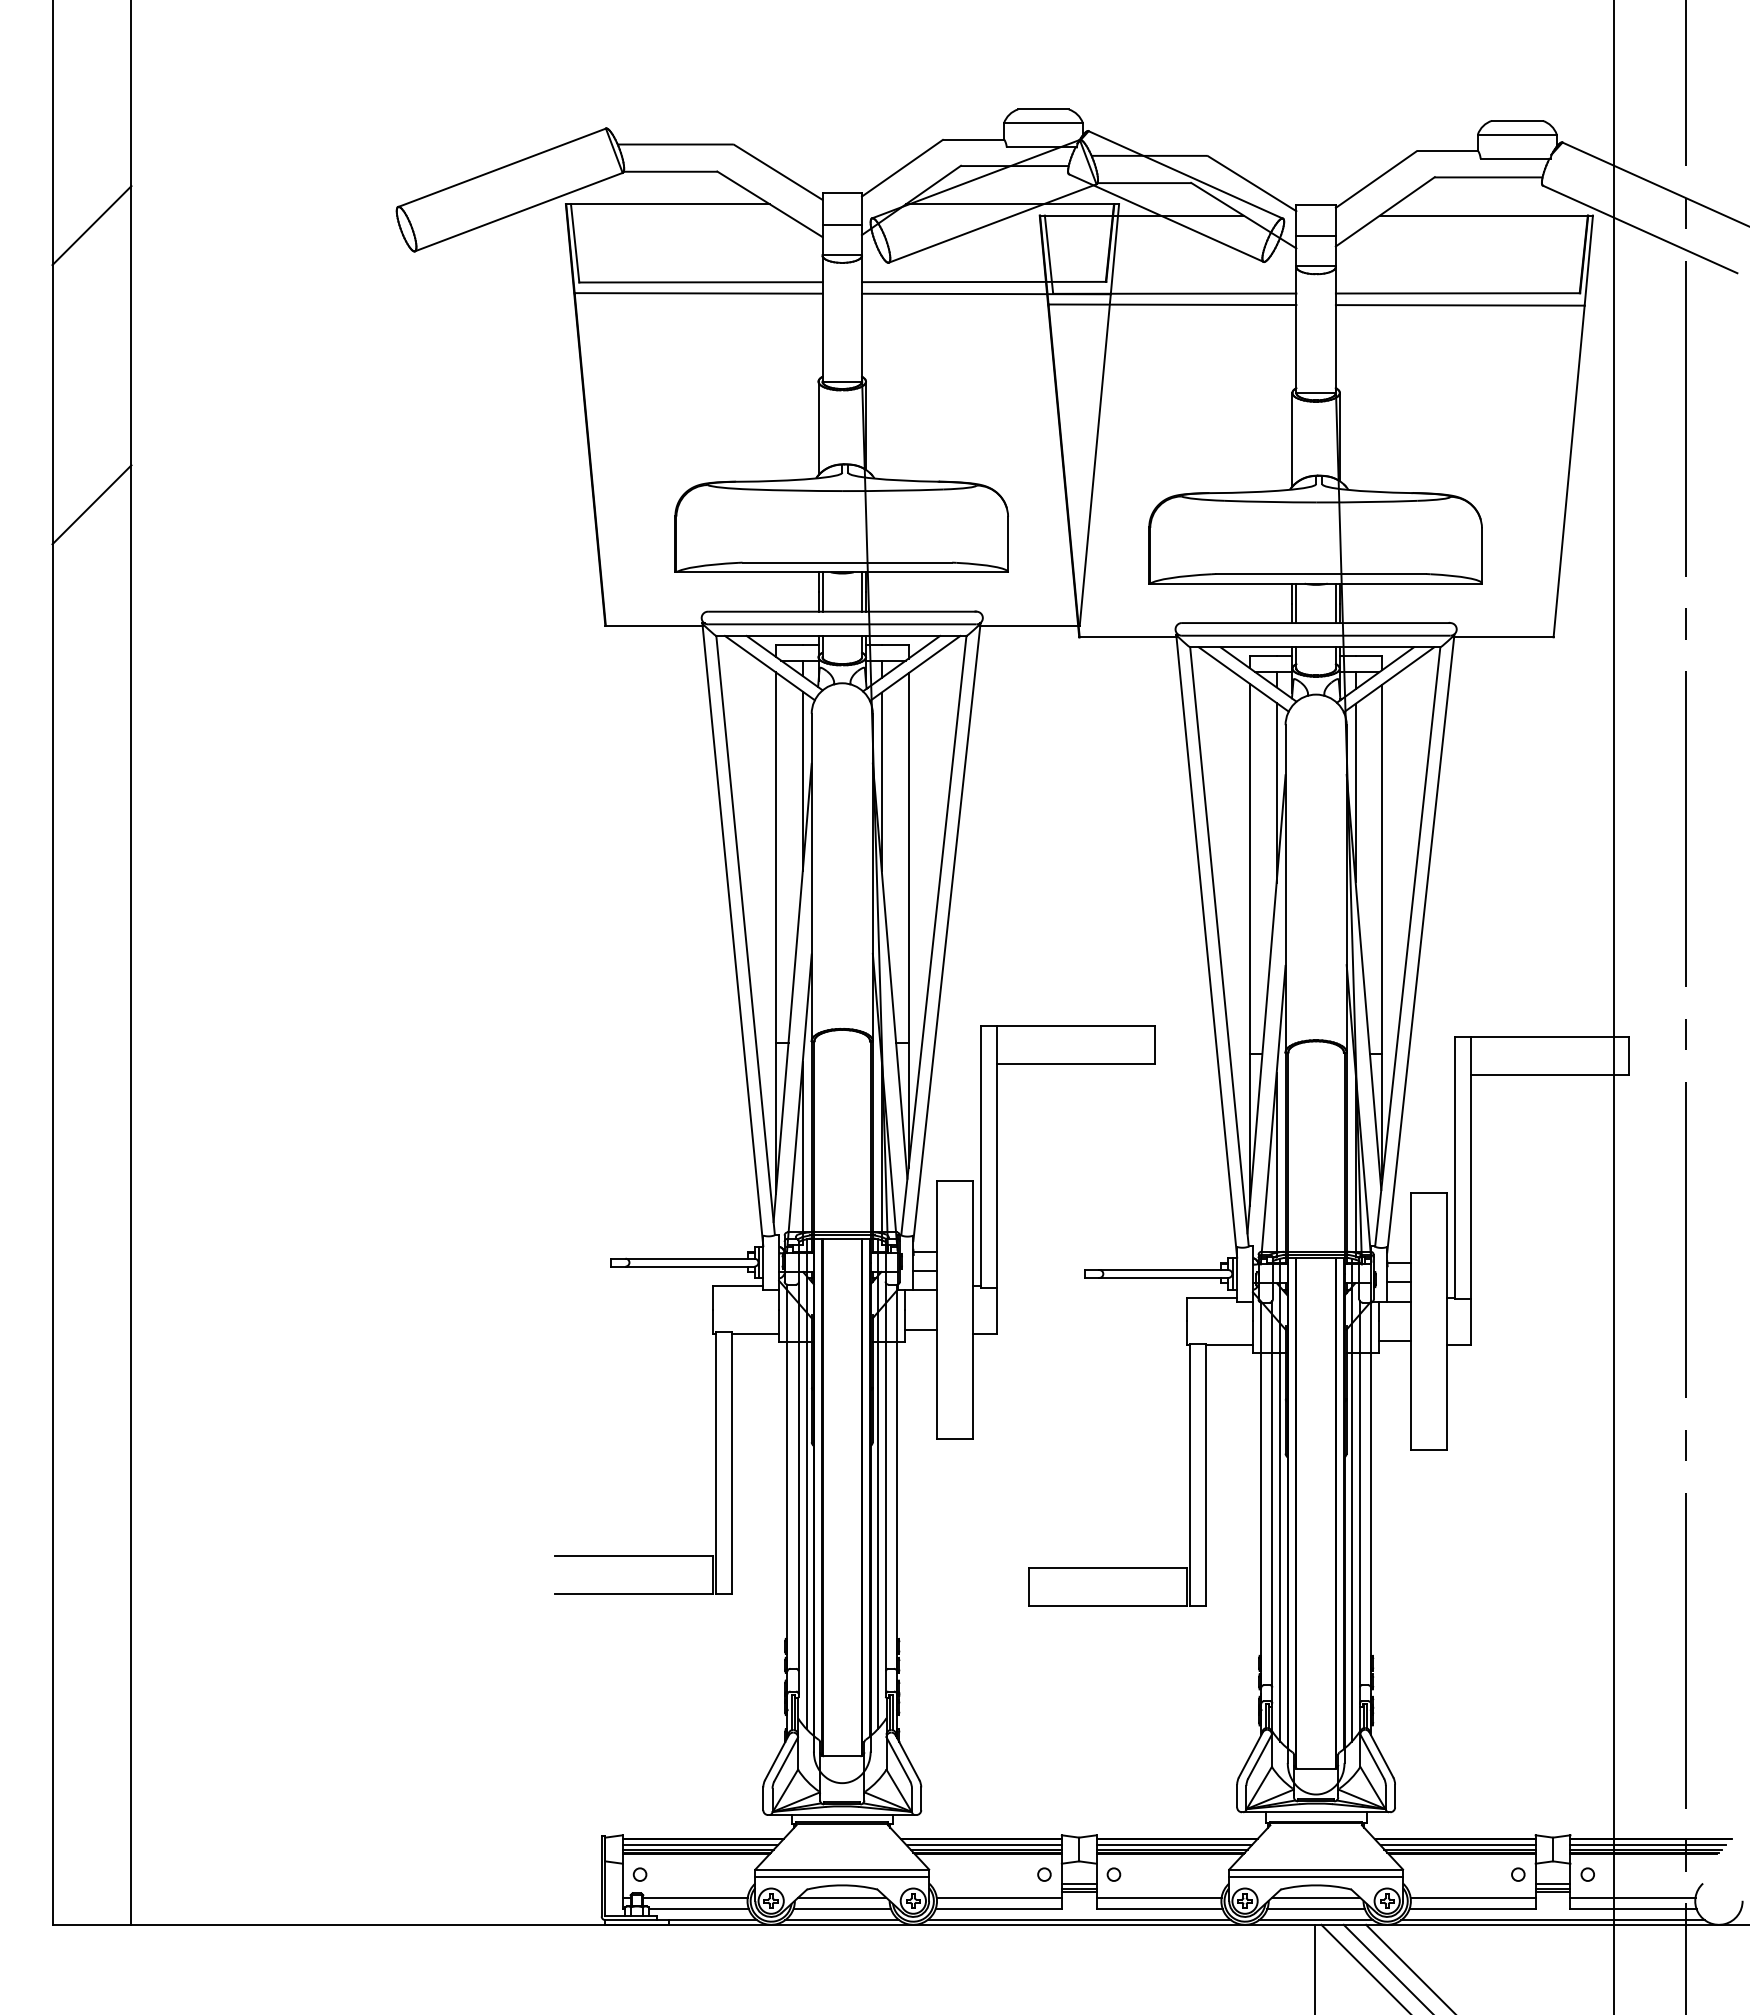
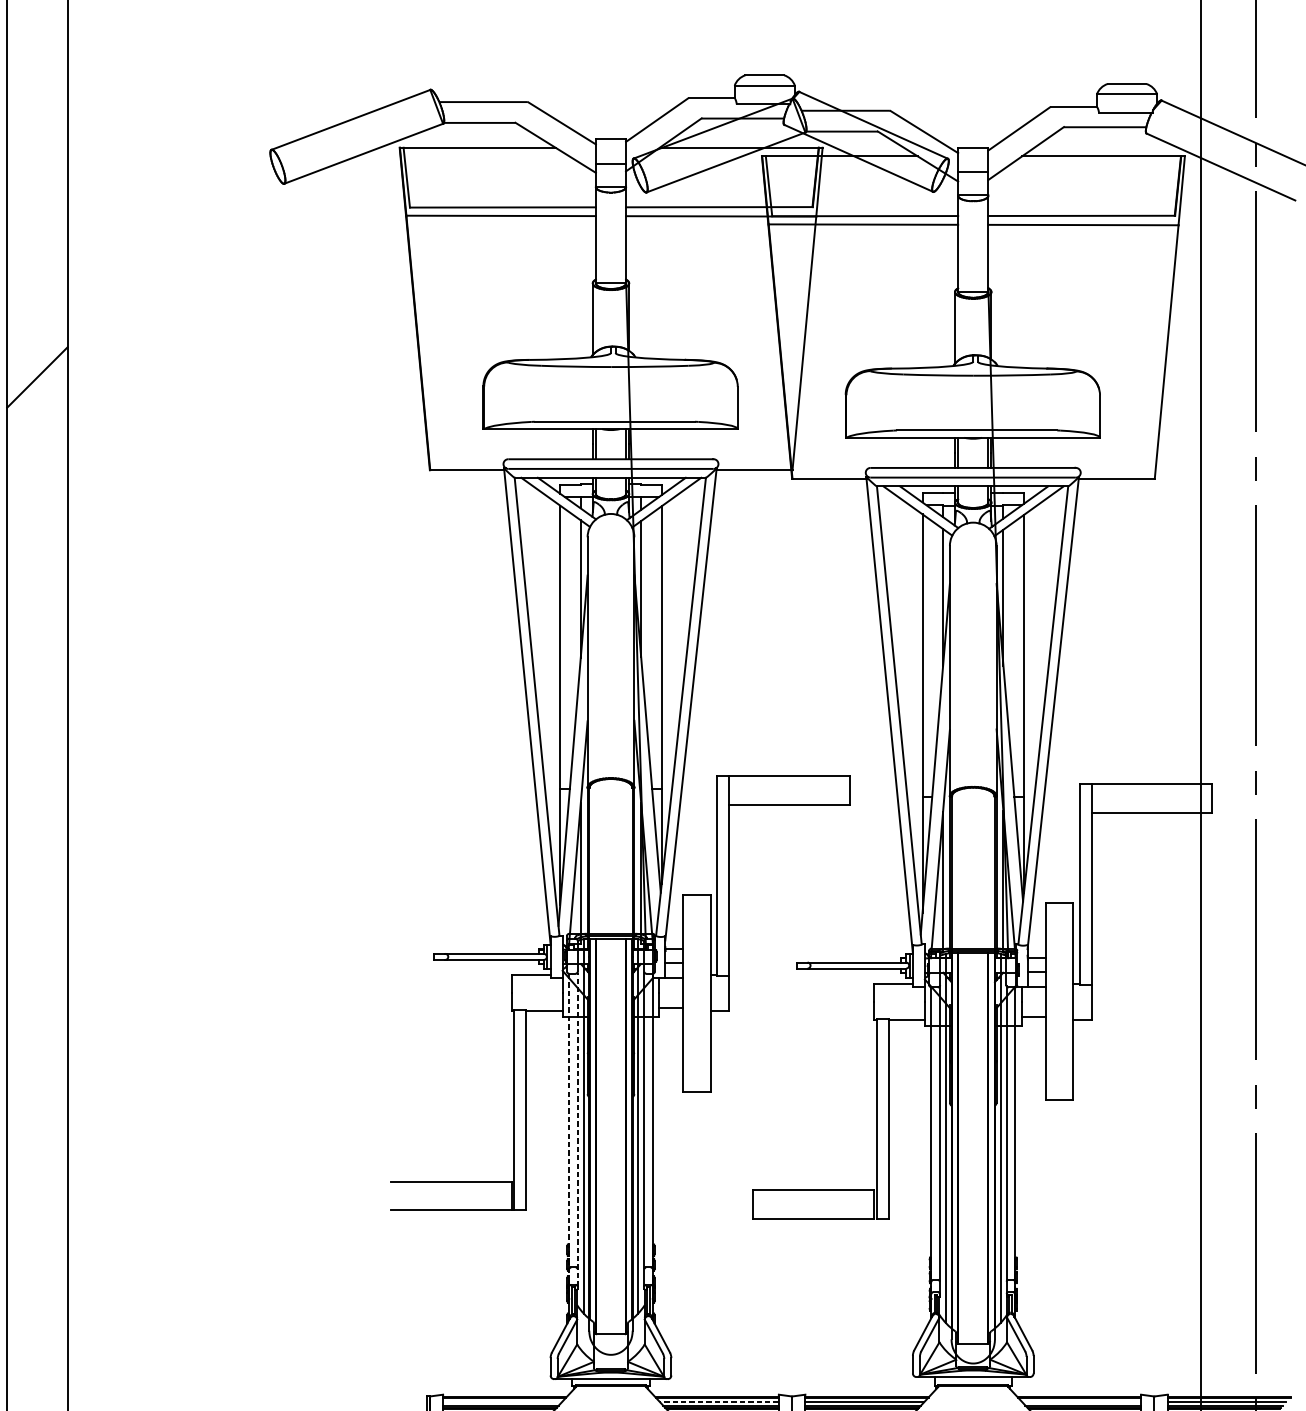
line: (91, 225) -> (37, 164), removed
line: (787, 1486) -> (569, 1128), solid -> dashed
line: (798, 1488) -> (577, 1129), solid -> dashed
line: (699, 1845) -> (501, 1402), removed
line: (984, 1845) -> (719, 1402), solid -> dashed
line: (1457, 1845) -> (1081, 1402), removed

